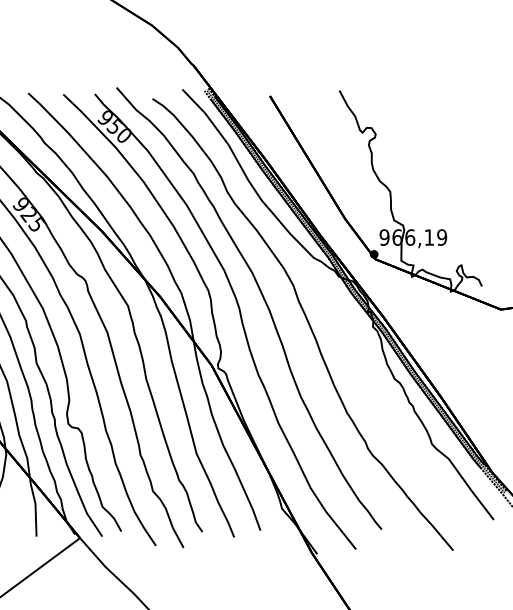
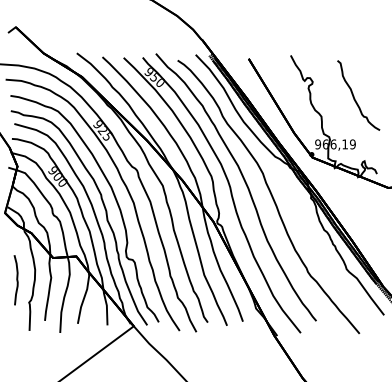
curve: (444, 156) -> (354, 95), added

